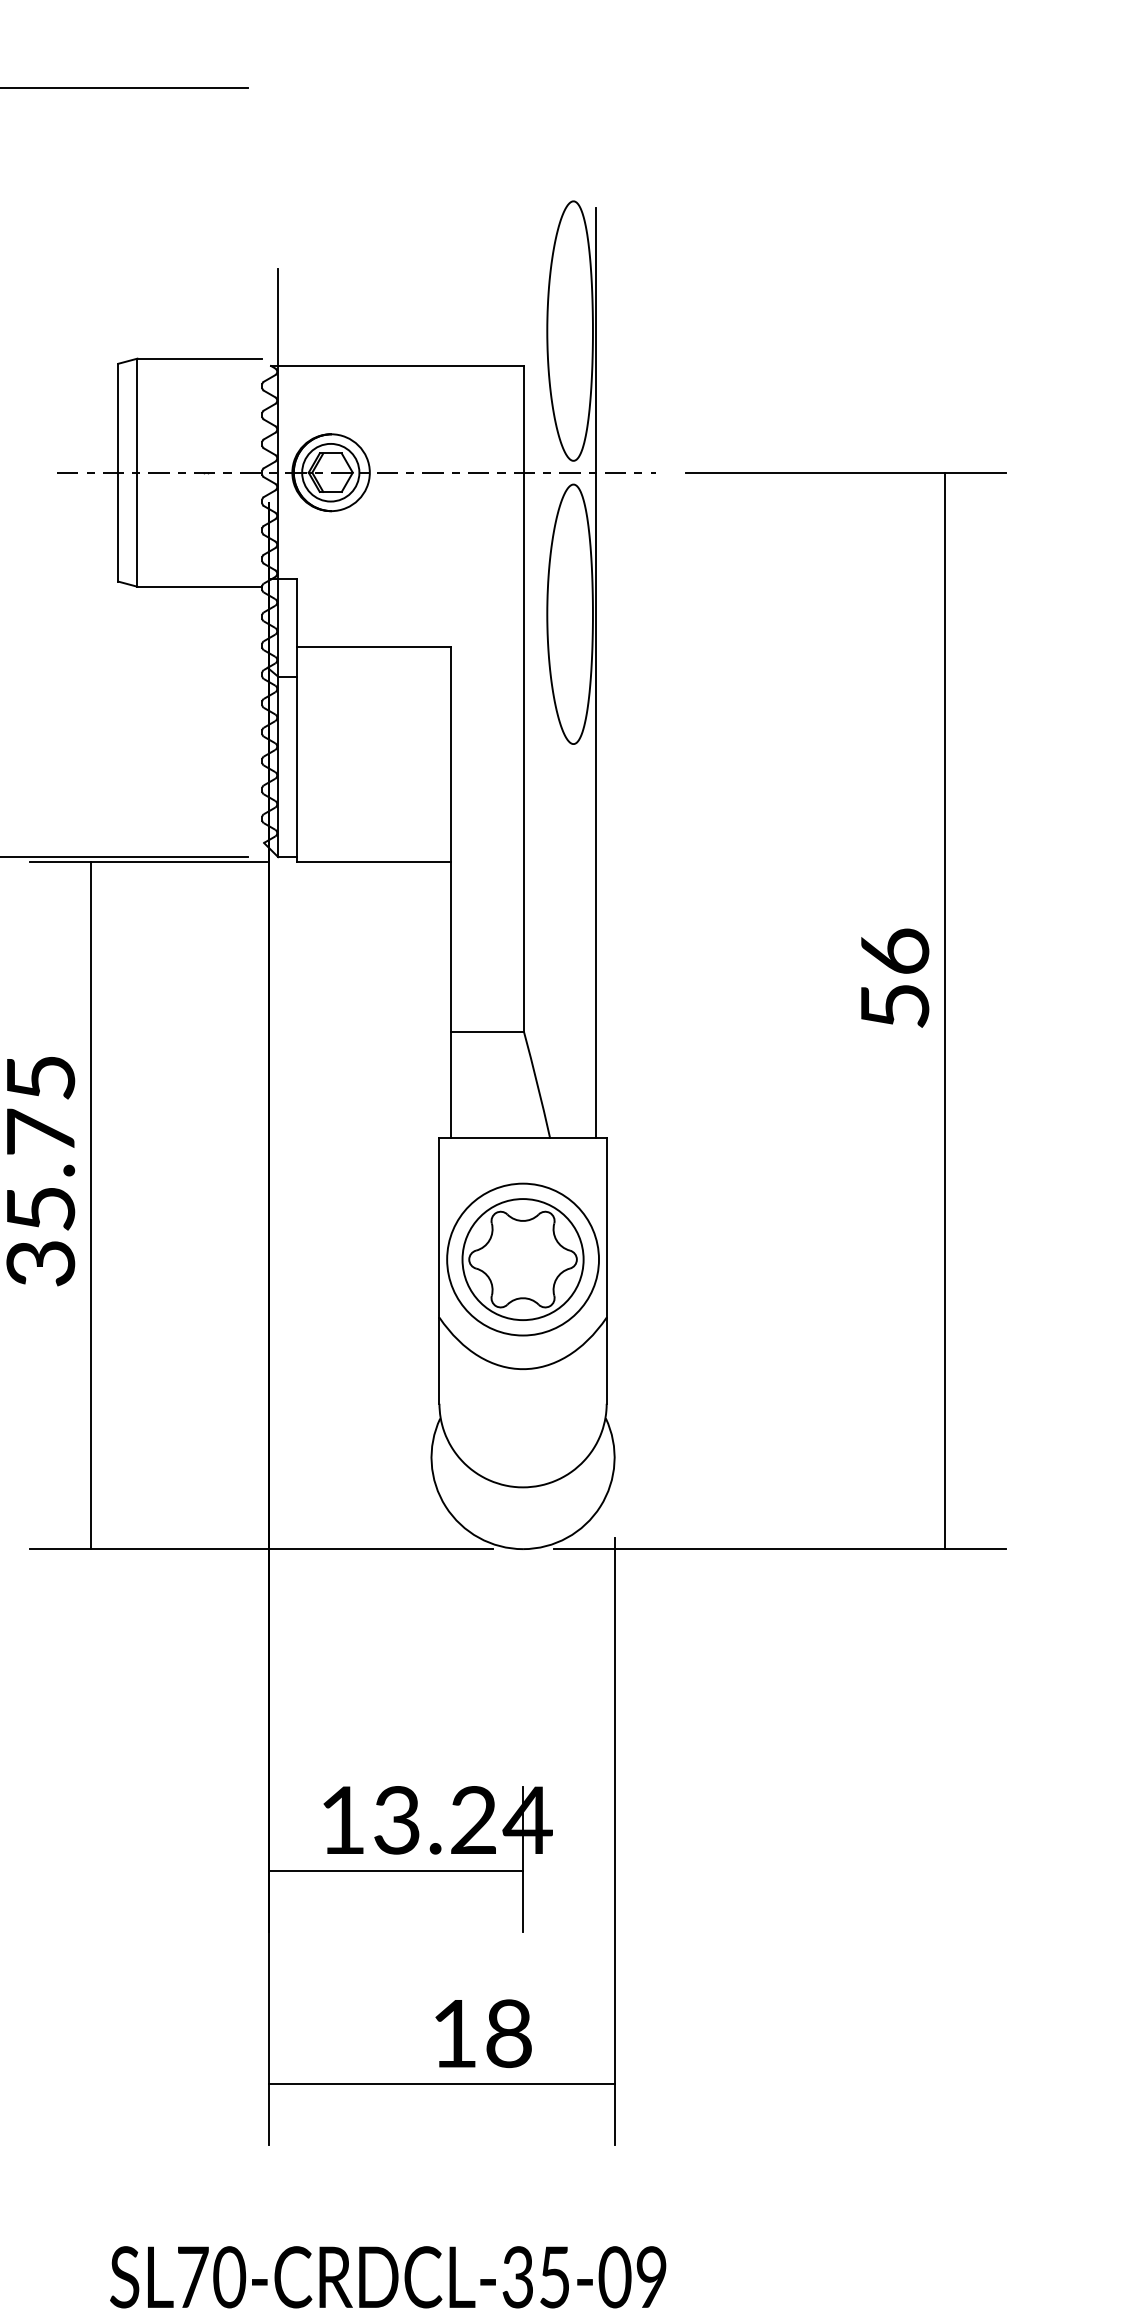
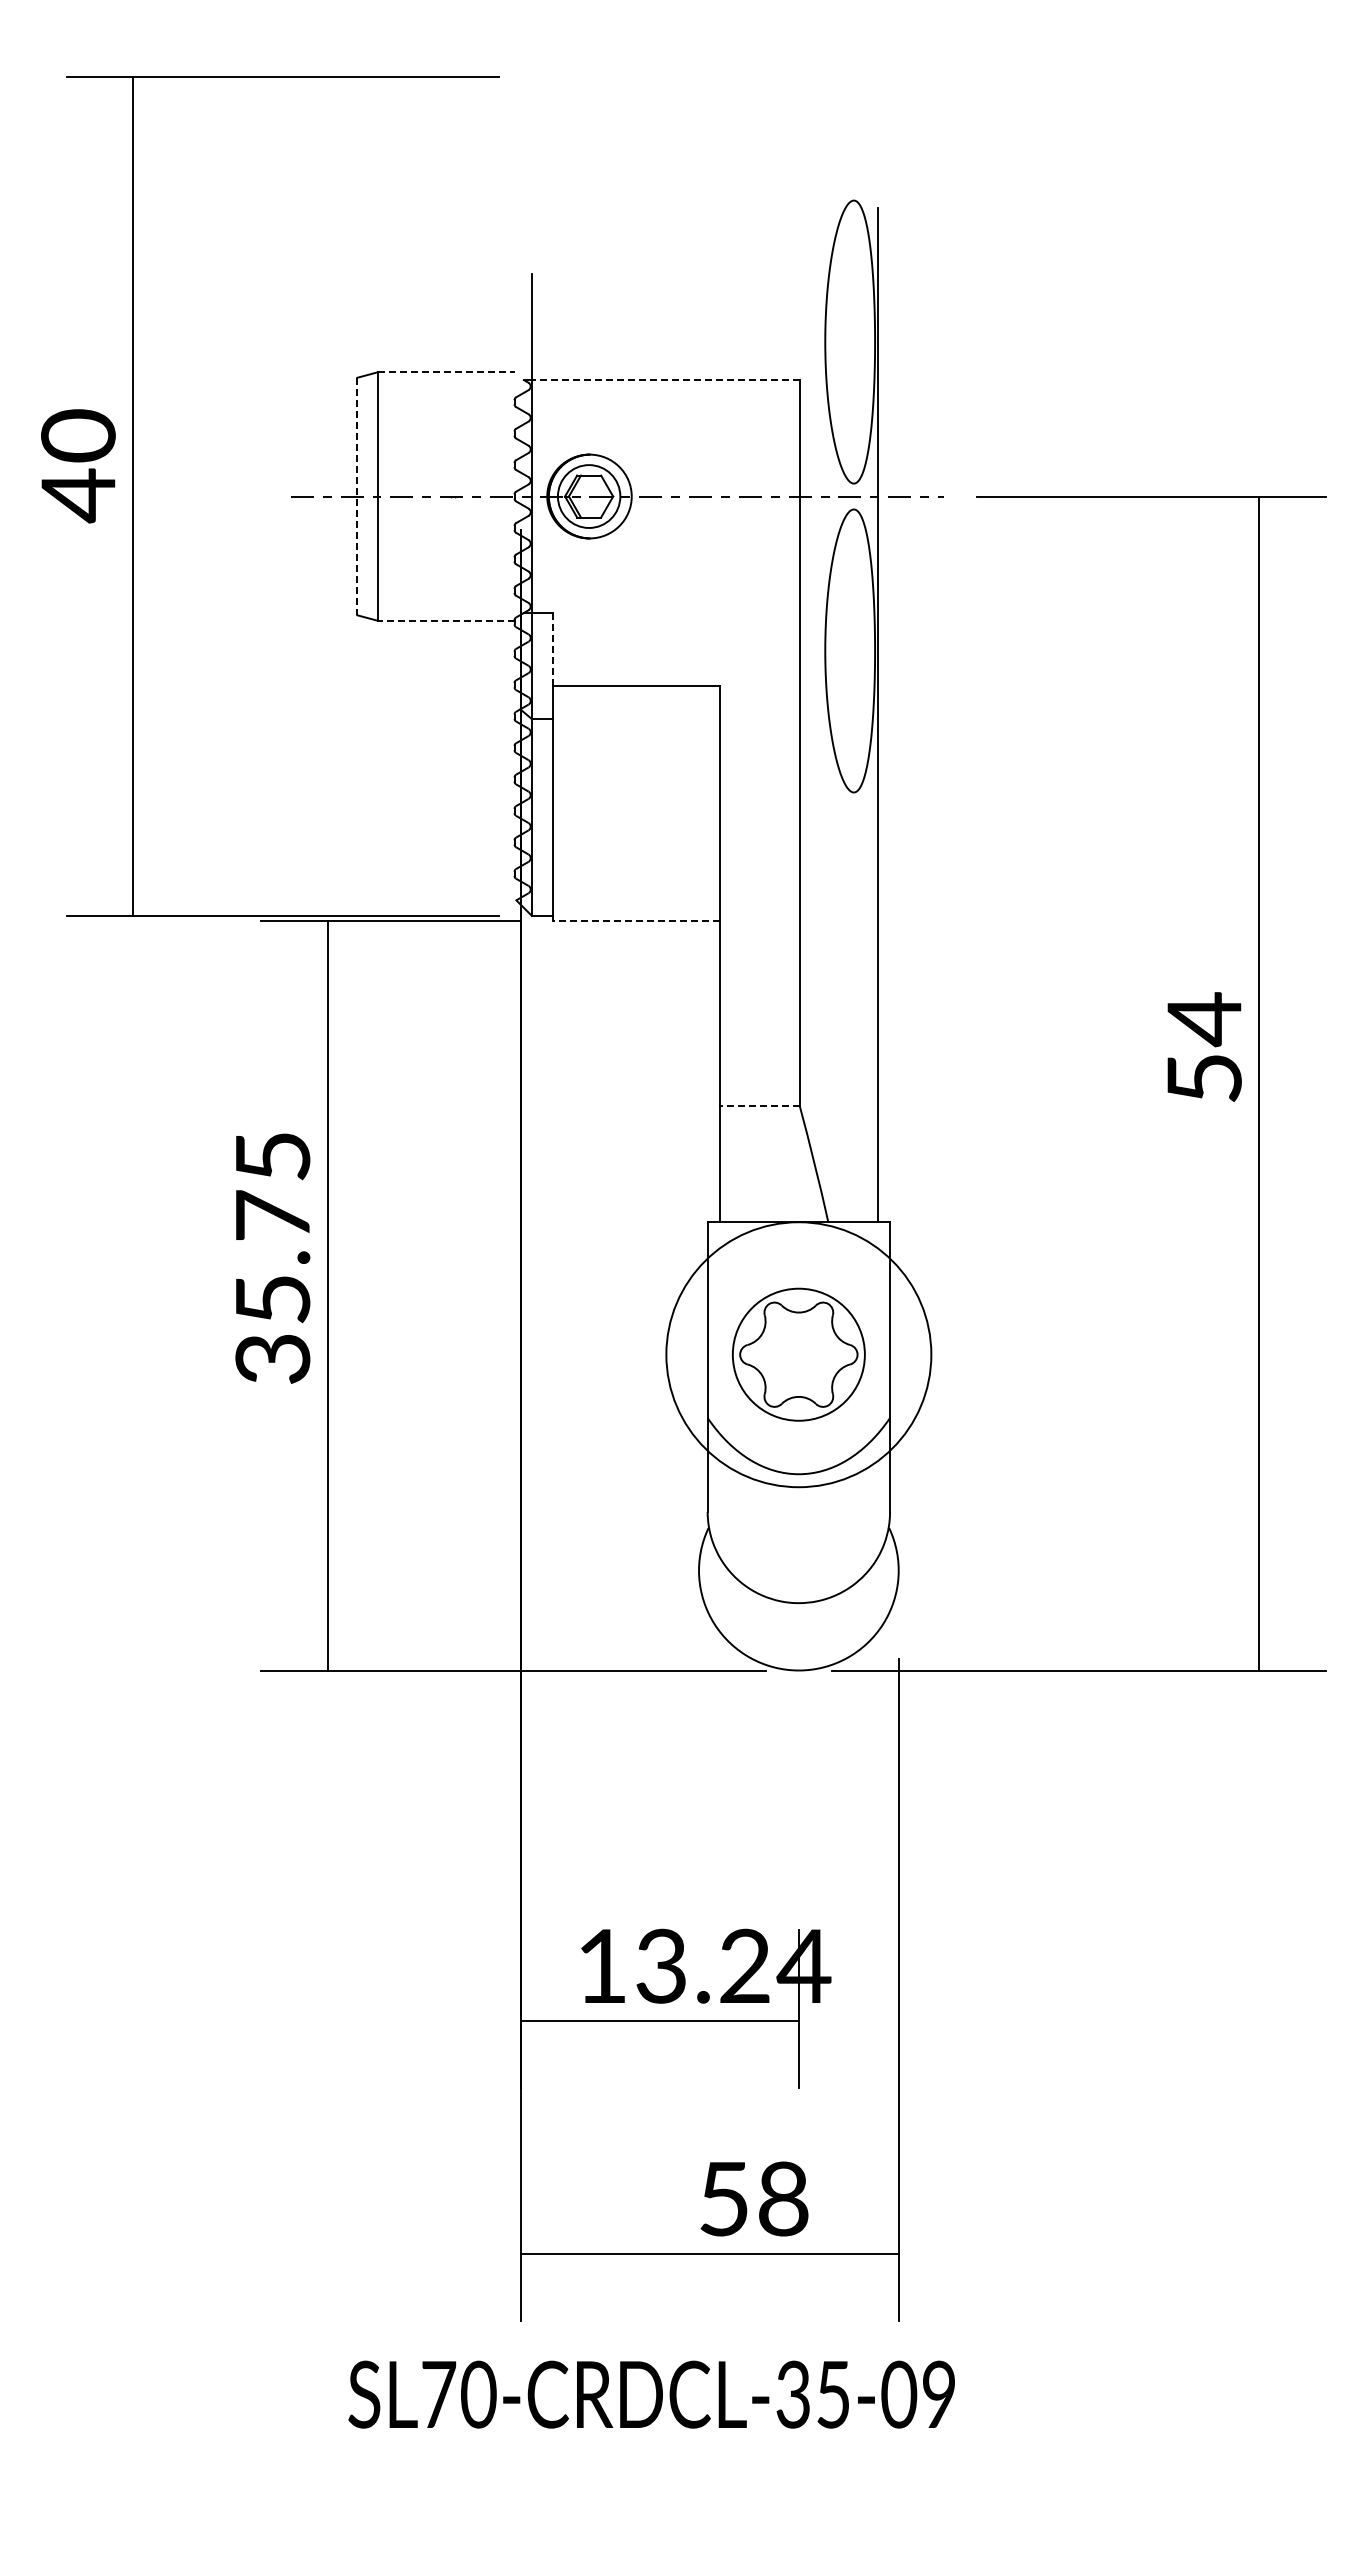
line: (199, 358) -> (446, 372), solid -> dashed
line: (400, 366) -> (665, 380), solid -> dashed
line: (118, 472) -> (357, 496), solid -> dashed
line: (199, 586) -> (445, 620), solid -> dashed
line: (297, 612) -> (552, 649), solid -> dashed
line: (373, 862) -> (635, 921), solid -> dashed
text: (895, 952) -> (1204, 1019), 56 -> 54
line: (486, 1031) -> (759, 1106), solid -> dashed
circle: (522, 1259) -> (798, 1354), size x1.6
text: (453, 2034) -> (723, 2199), 18 -> 58
text: (387, 2277) -> (651, 2394), moved

